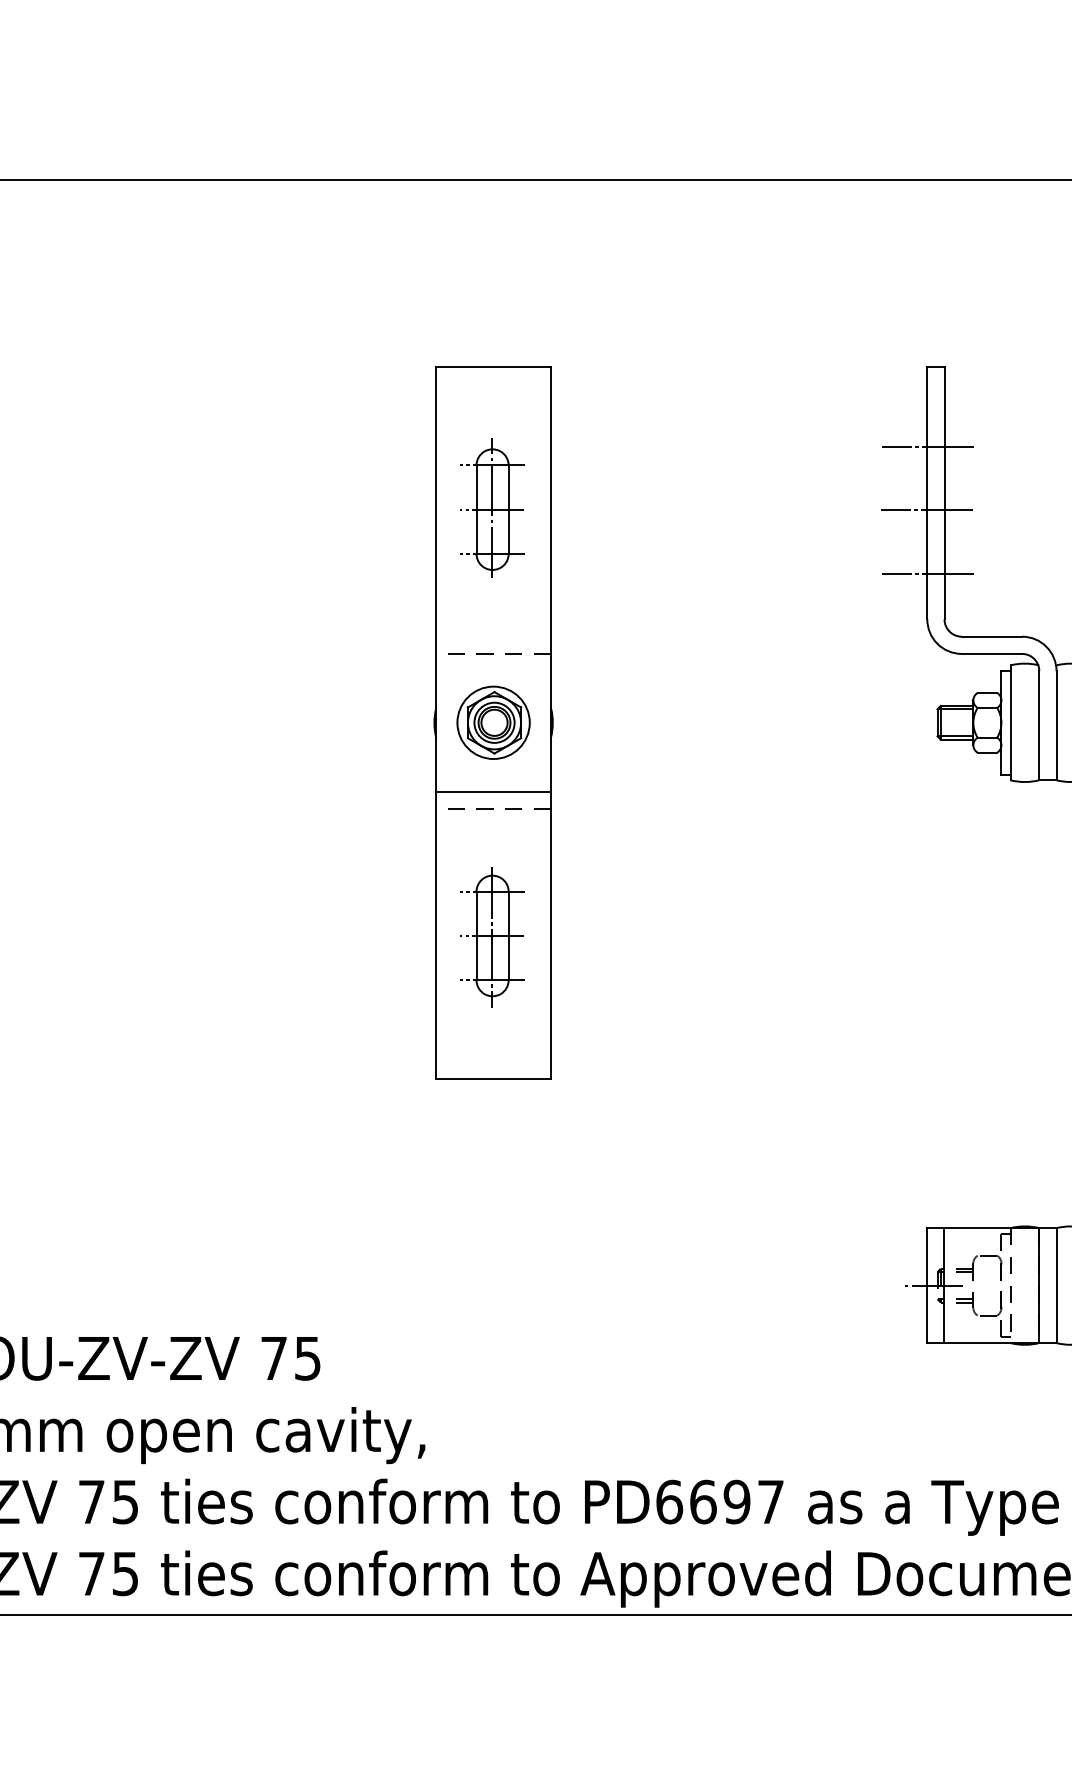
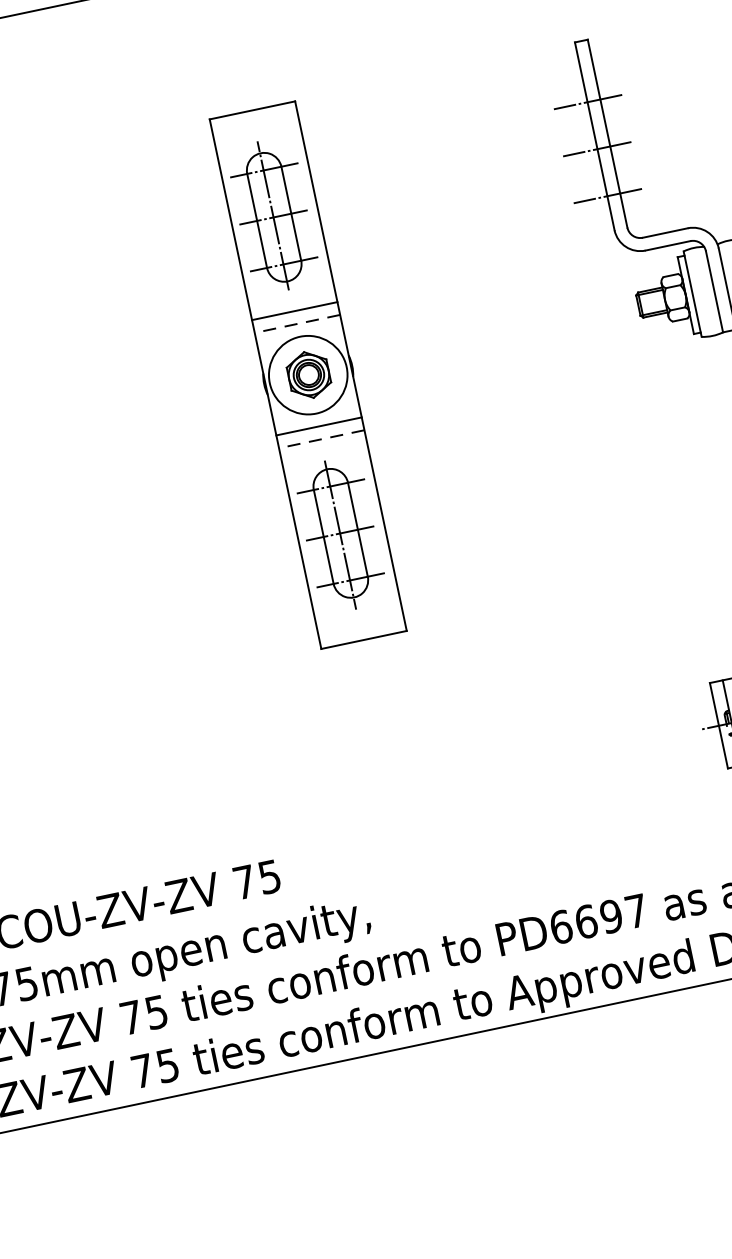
part: (492, 507) -> (273, 215), size x1.43
line: (493, 636) -> (294, 311), added
circle: (493, 722) -> (308, 374), size x1.43
part: (492, 937) -> (341, 535), size x1.43

